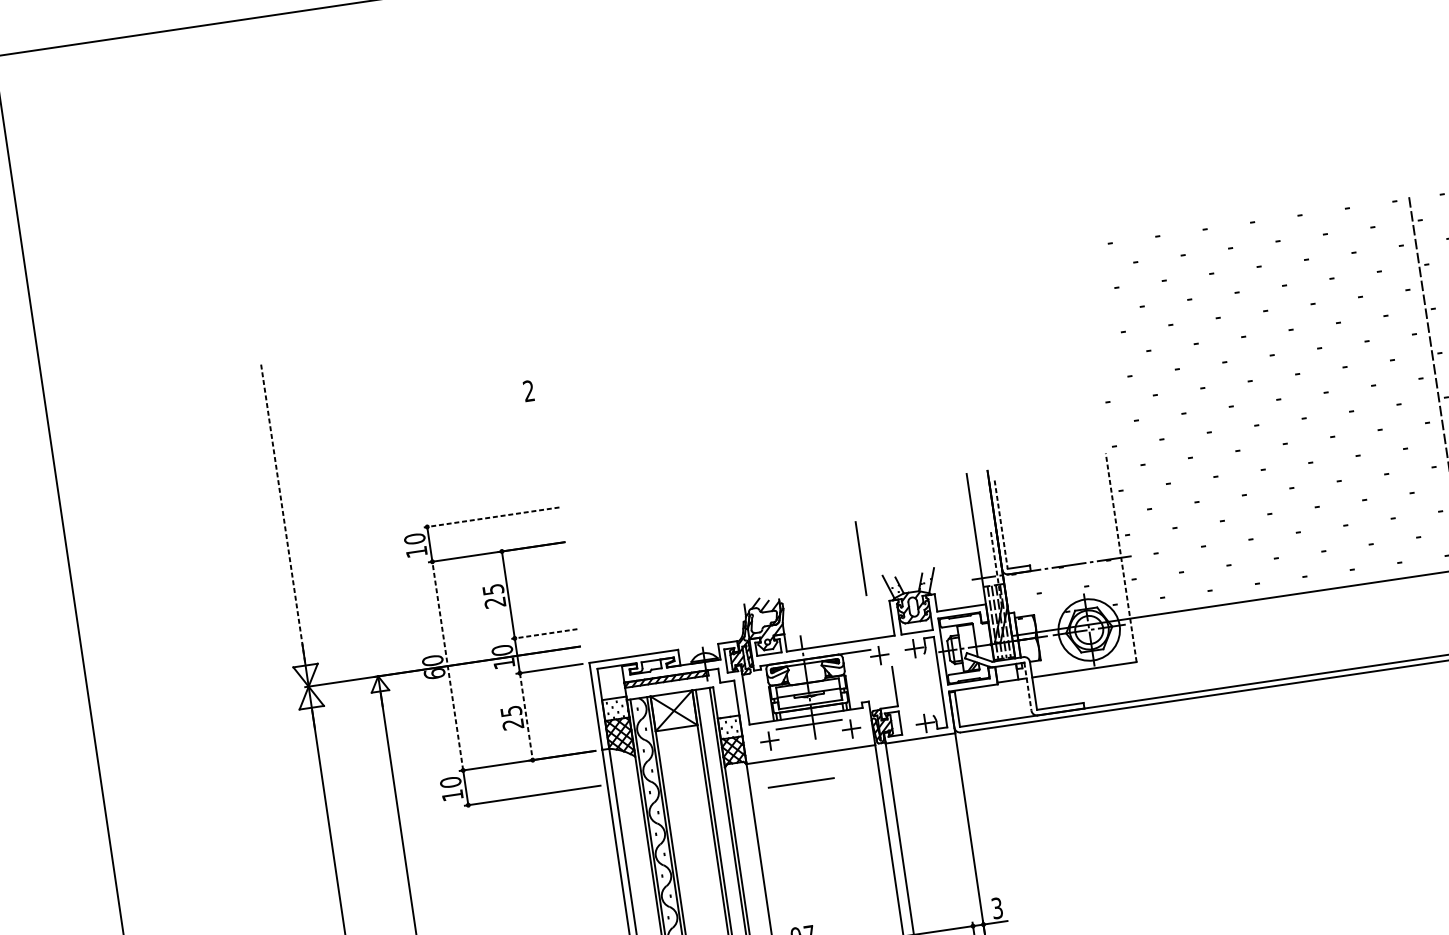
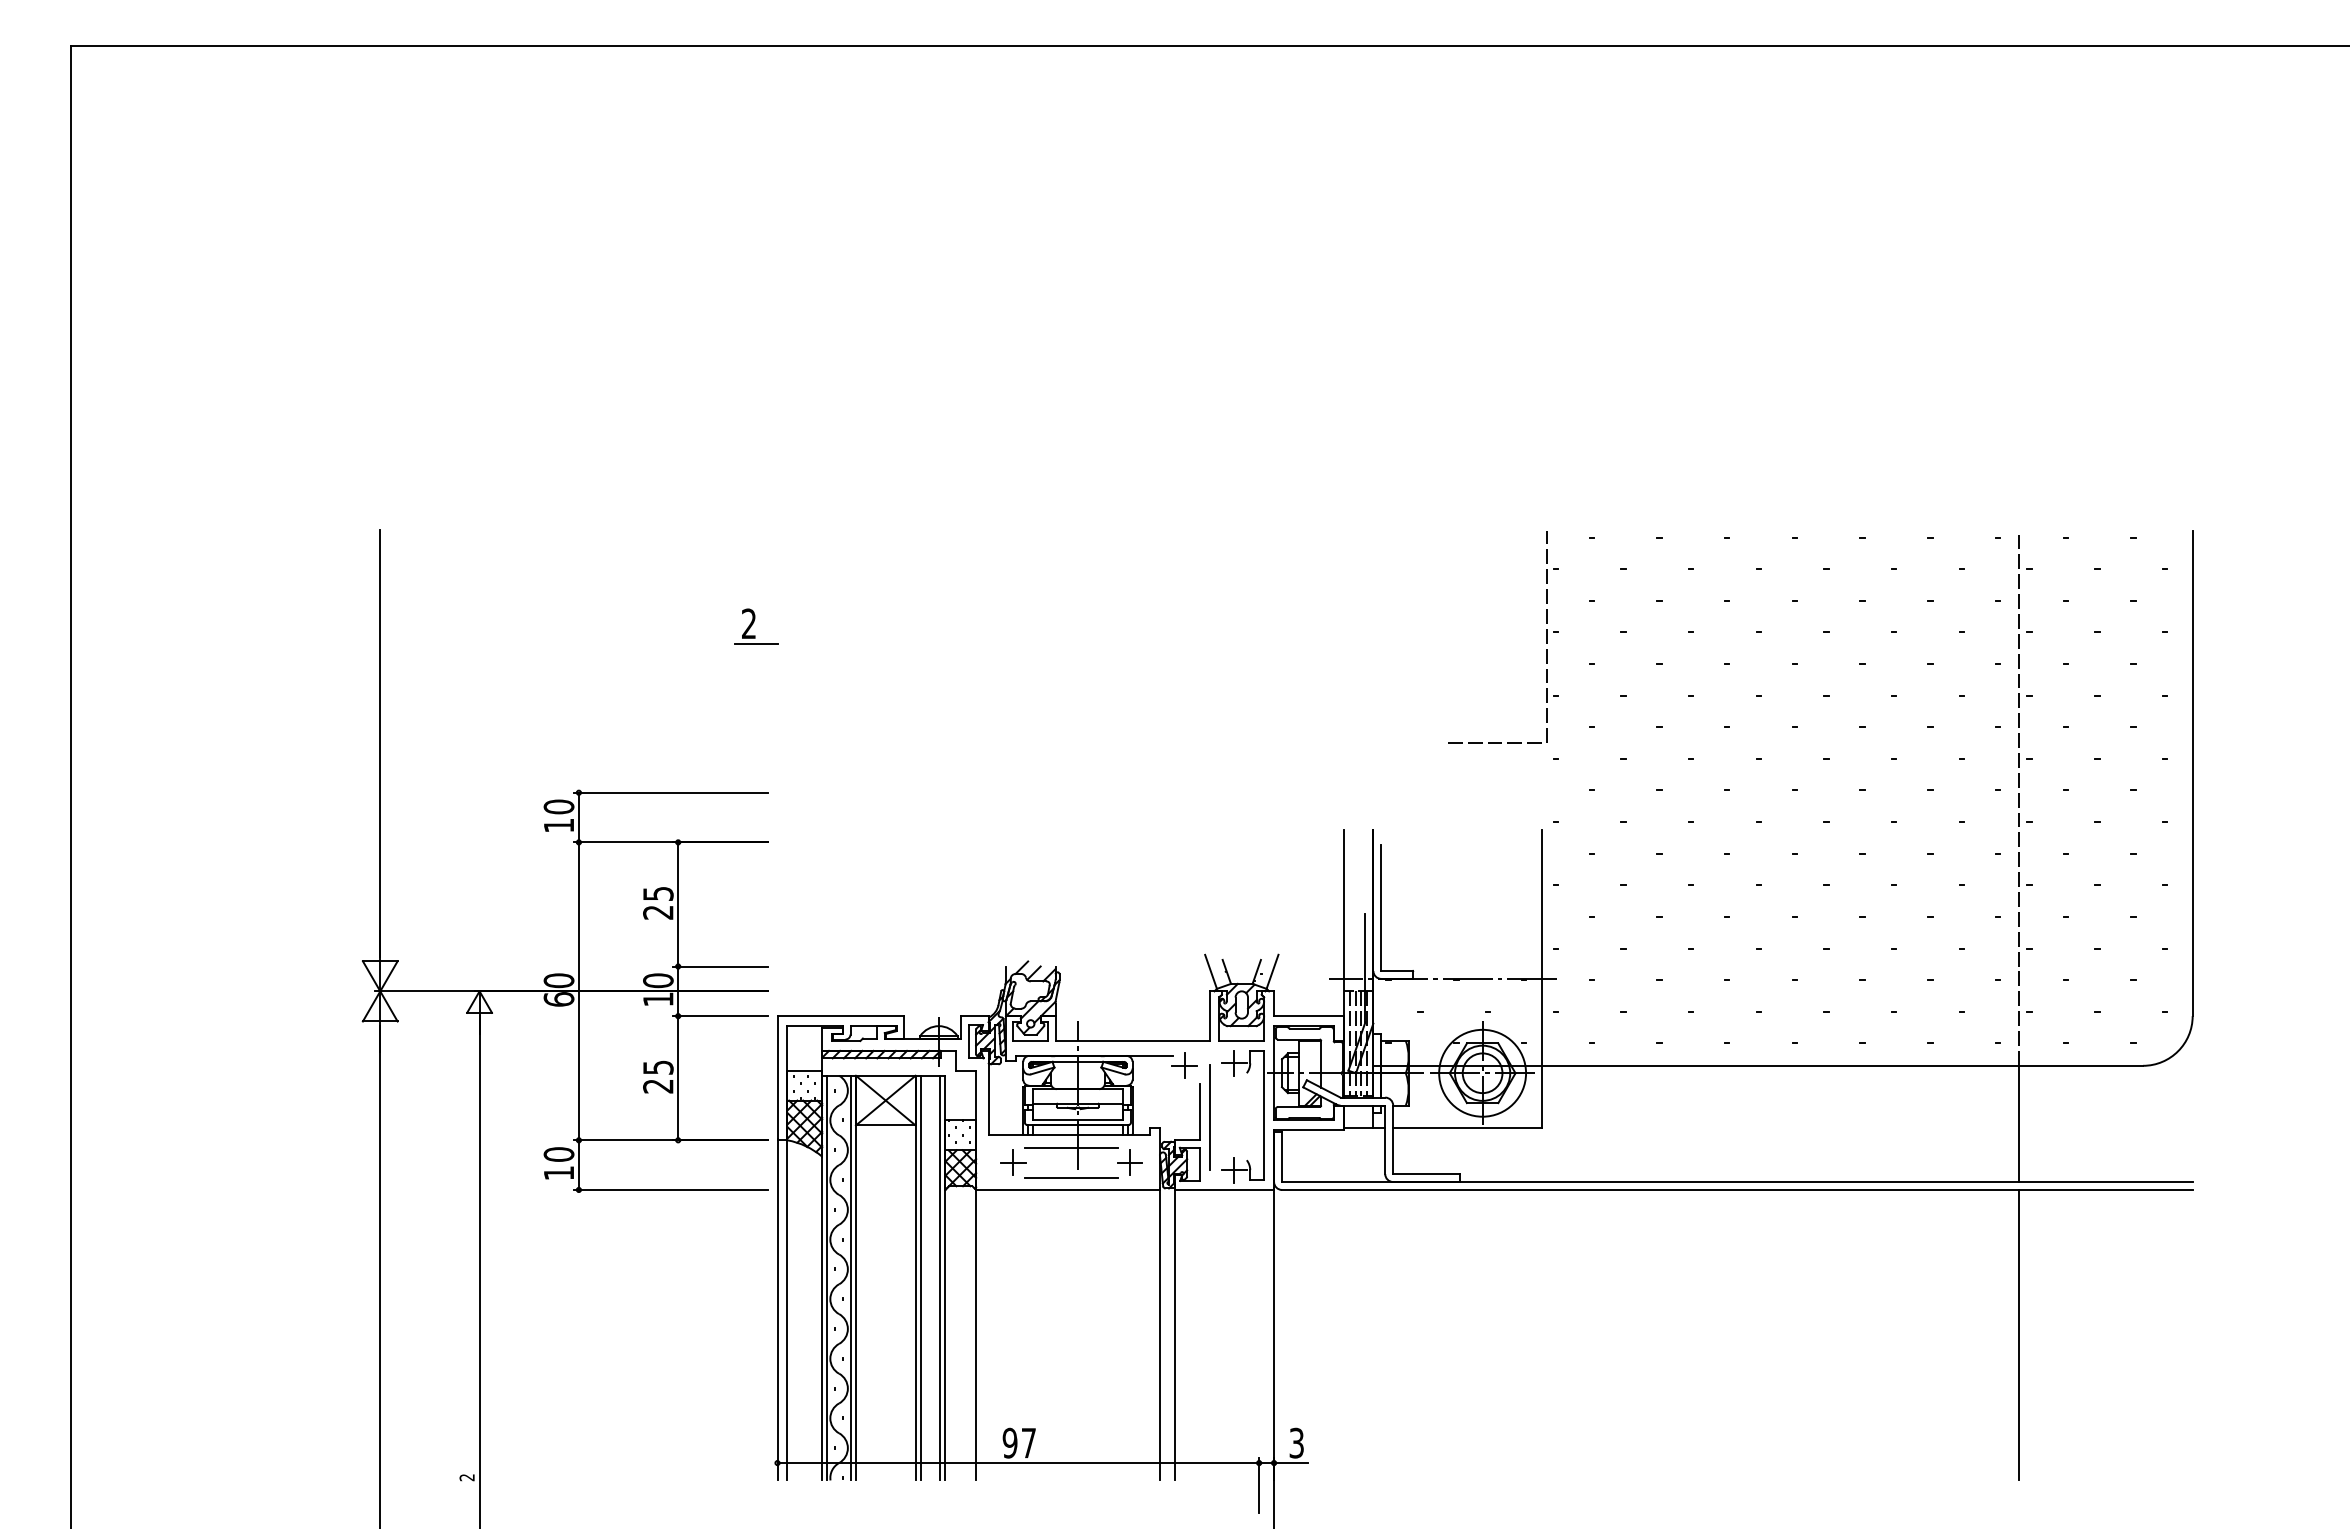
part: (1088, 318) -> (1546, 637), added
line: (535, 404) -> (755, 643), added
line: (283, 512) -> (380, 742), dashed -> solid
line: (491, 517) -> (670, 792), dashed -> solid
line: (1001, 525) -> (1381, 908), dashed -> solid
line: (1121, 557) -> (1542, 978), dashed -> solid
line: (861, 558) -> (1209, 1117), moved
line: (996, 568) -> (1365, 968), dashed -> solid
line: (543, 634) -> (719, 966), dashed -> solid
line: (447, 666) -> (578, 991), dashed -> solid
line: (1028, 687) -> (1385, 1140), dashed -> solid
line: (526, 716) -> (678, 1078), dashed -> solid
line: (801, 782) -> (1071, 1177), moved

